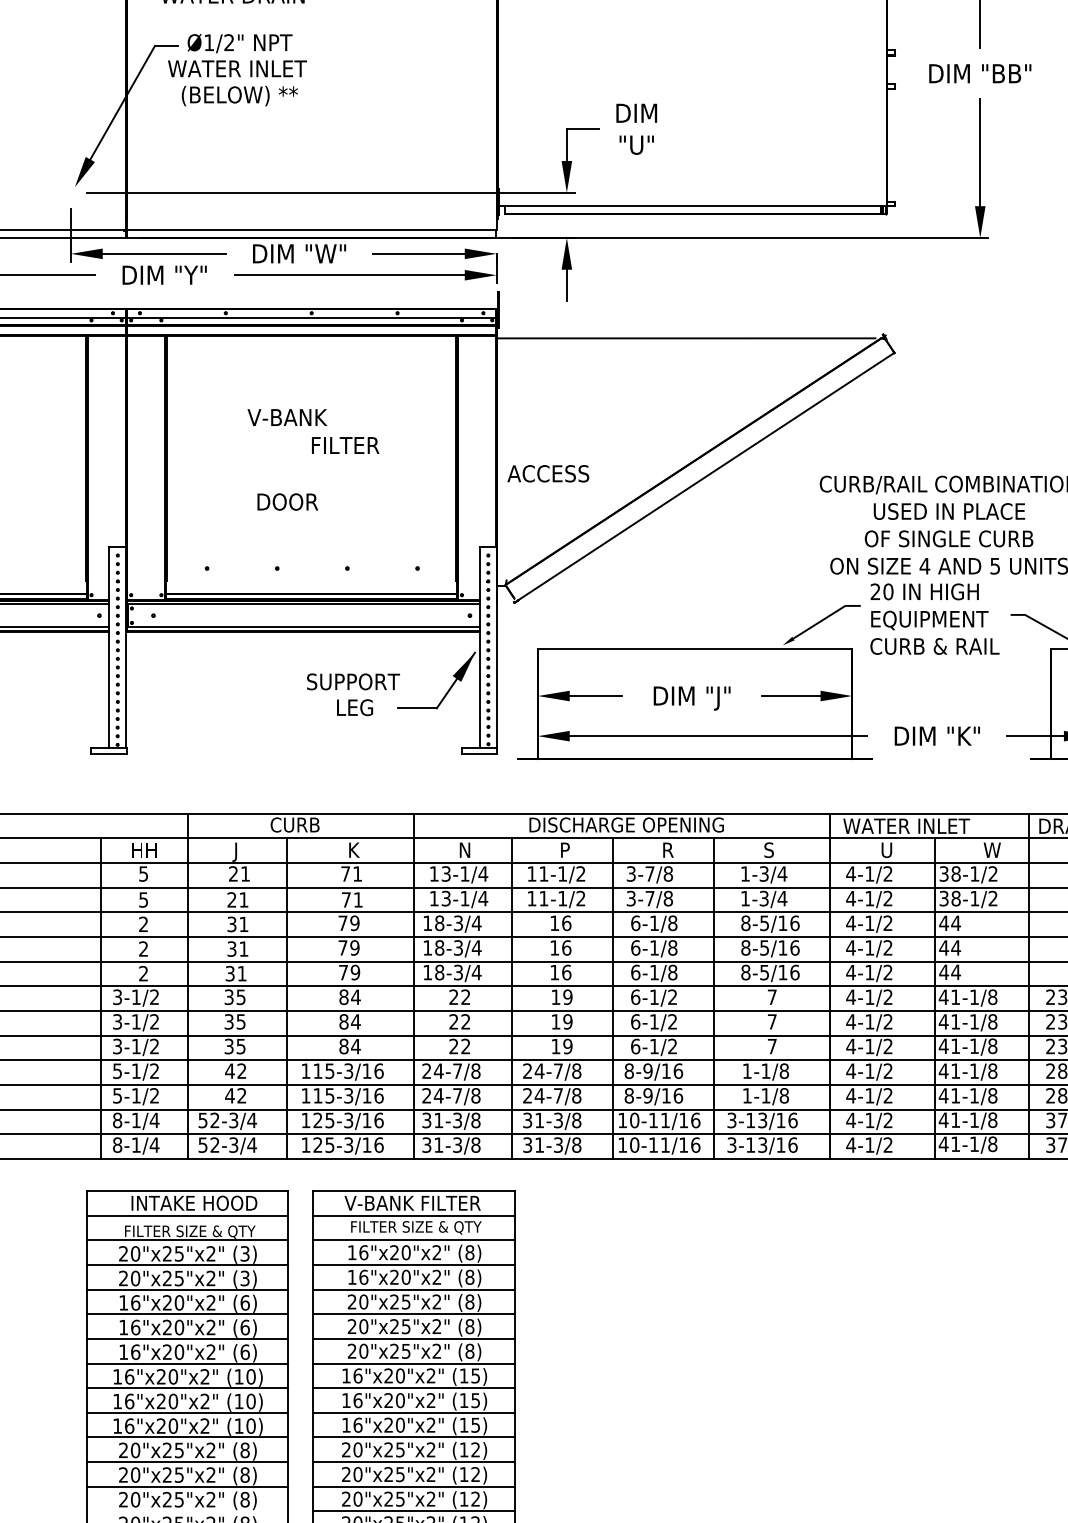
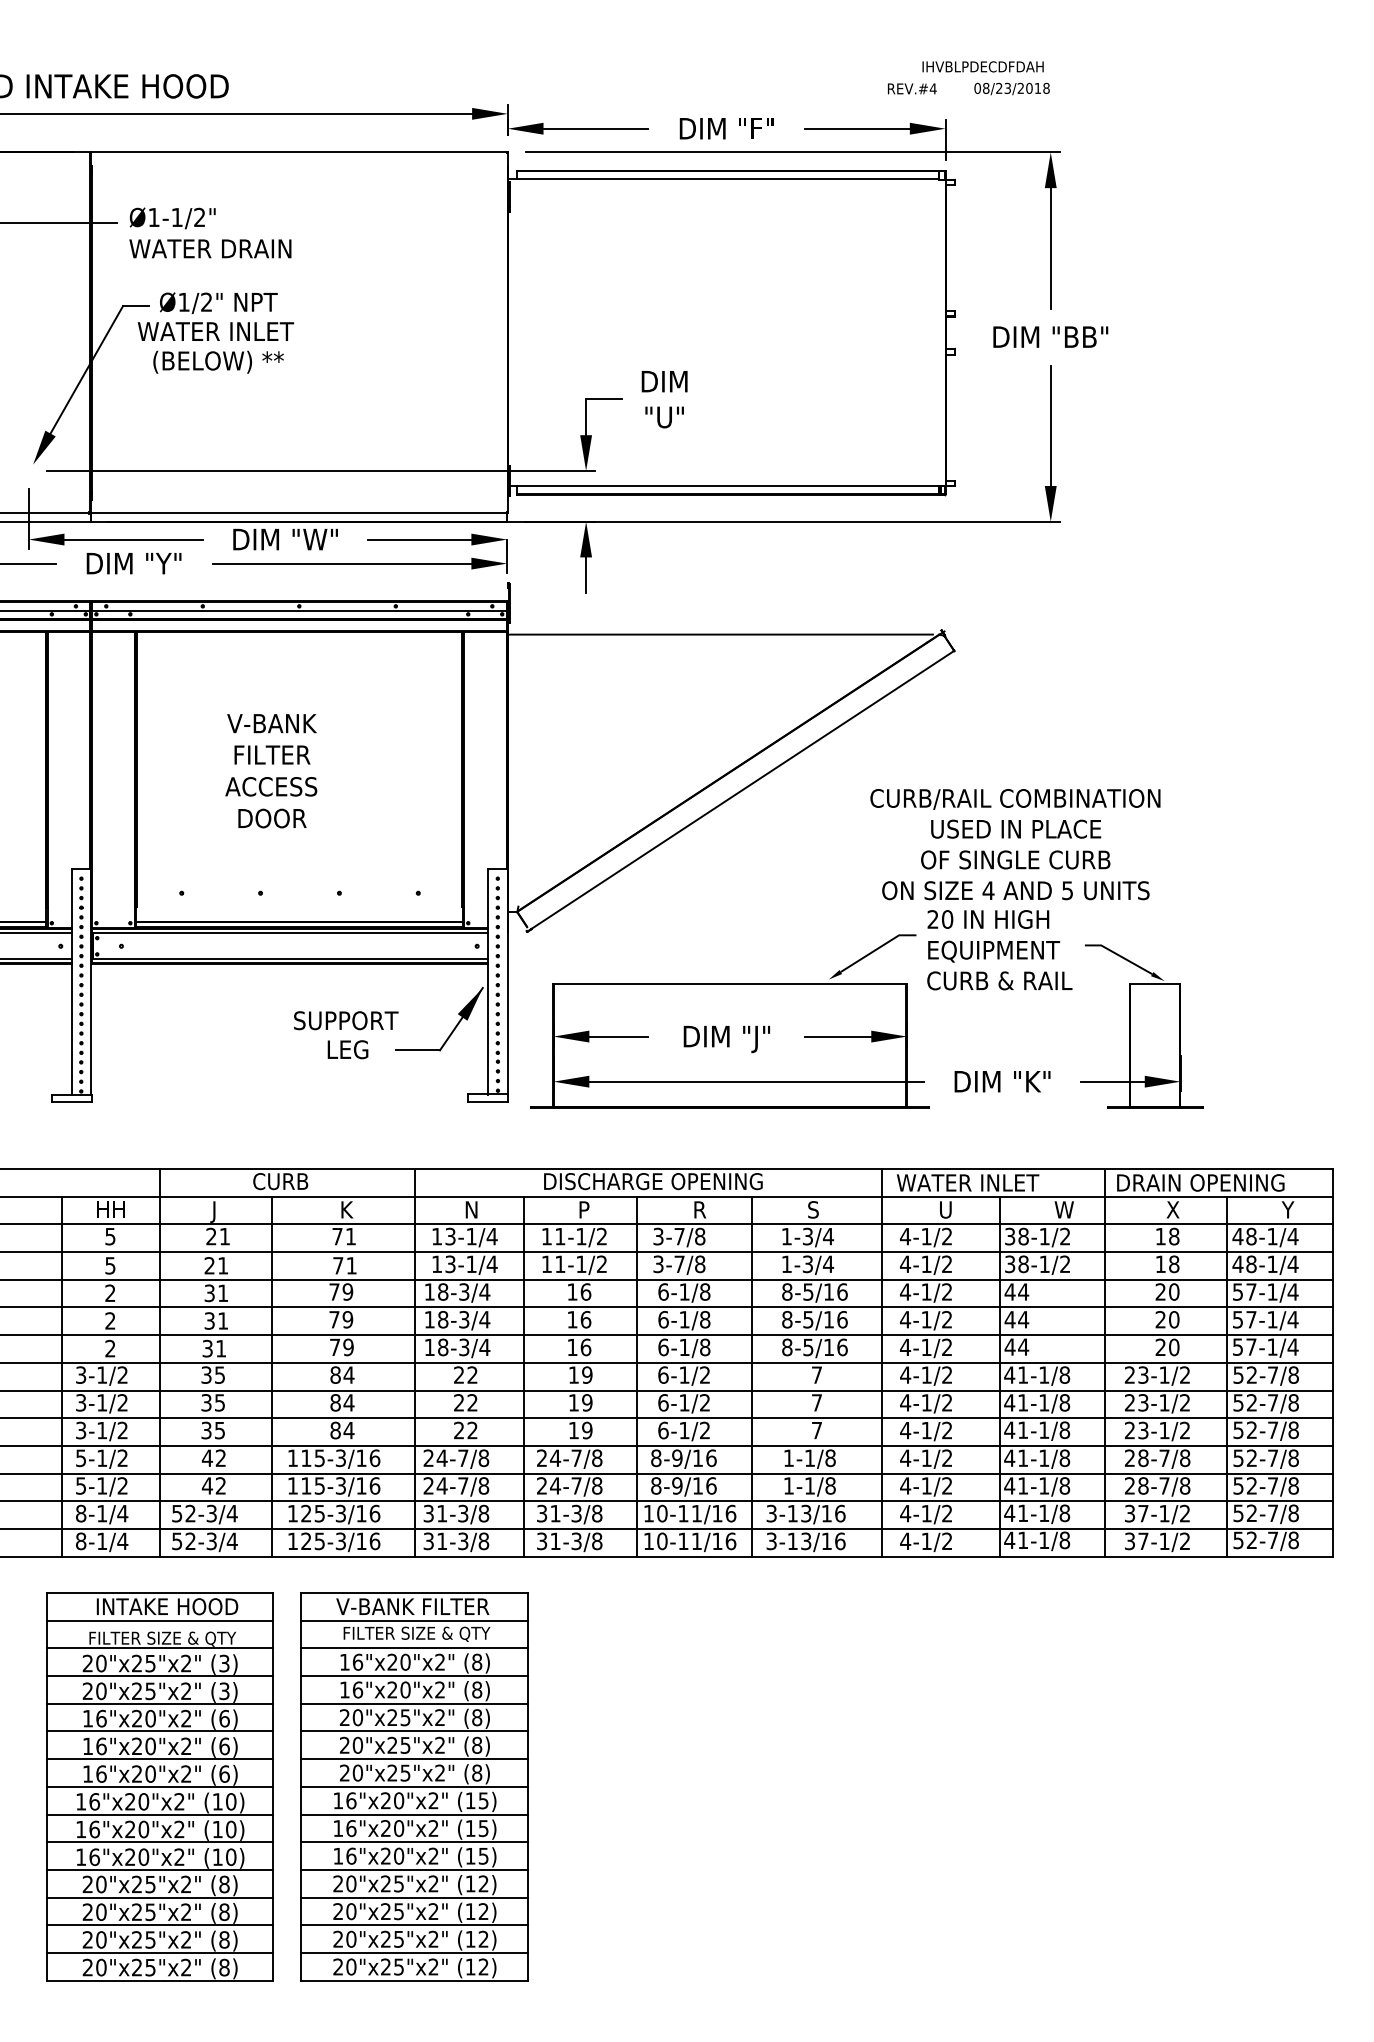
text: (345, 445) -> (272, 754), moved
text: (548, 473) -> (271, 786), moved
line: (187, 1511) -> (159, 1953), added

